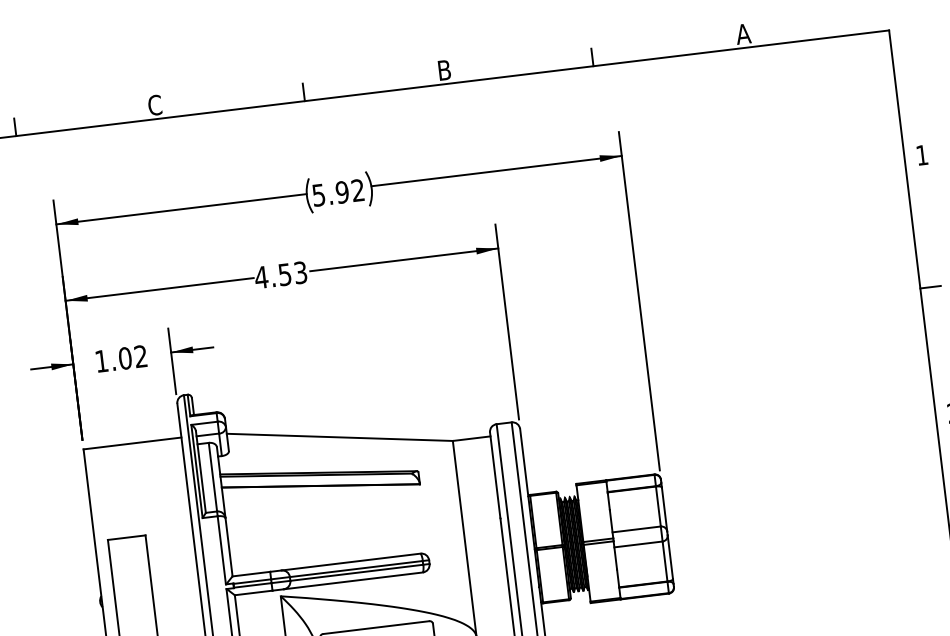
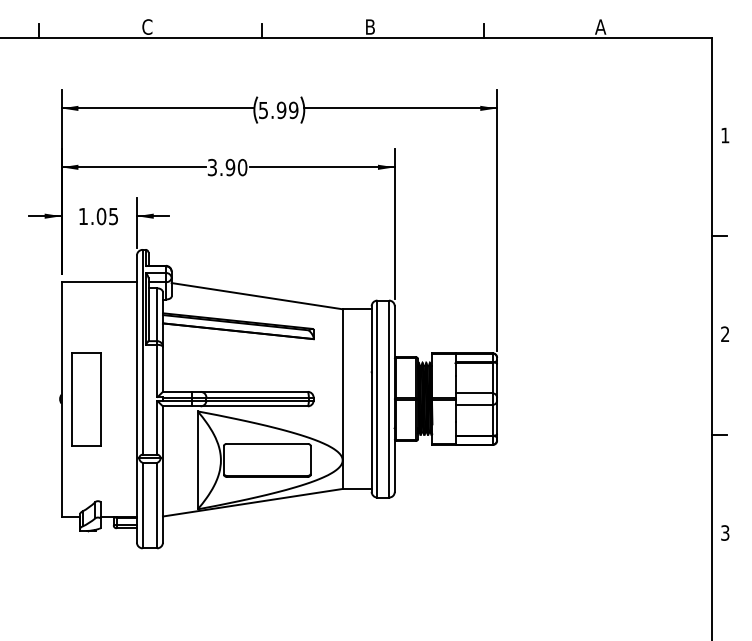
text: (357, 190) -> (293, 110), 5.92 -> 5.99
text: (281, 275) -> (227, 167), 4.53 -> 3.90
text: (140, 356) -> (113, 216), 1.02 -> 1.05

